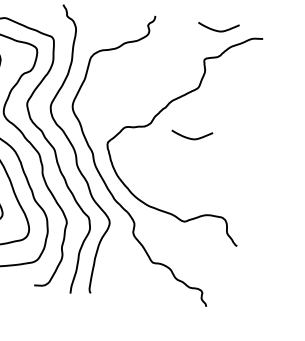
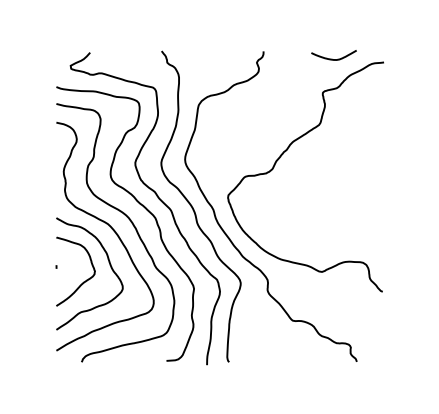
curve: (190, 137) -> (317, 179), removed

